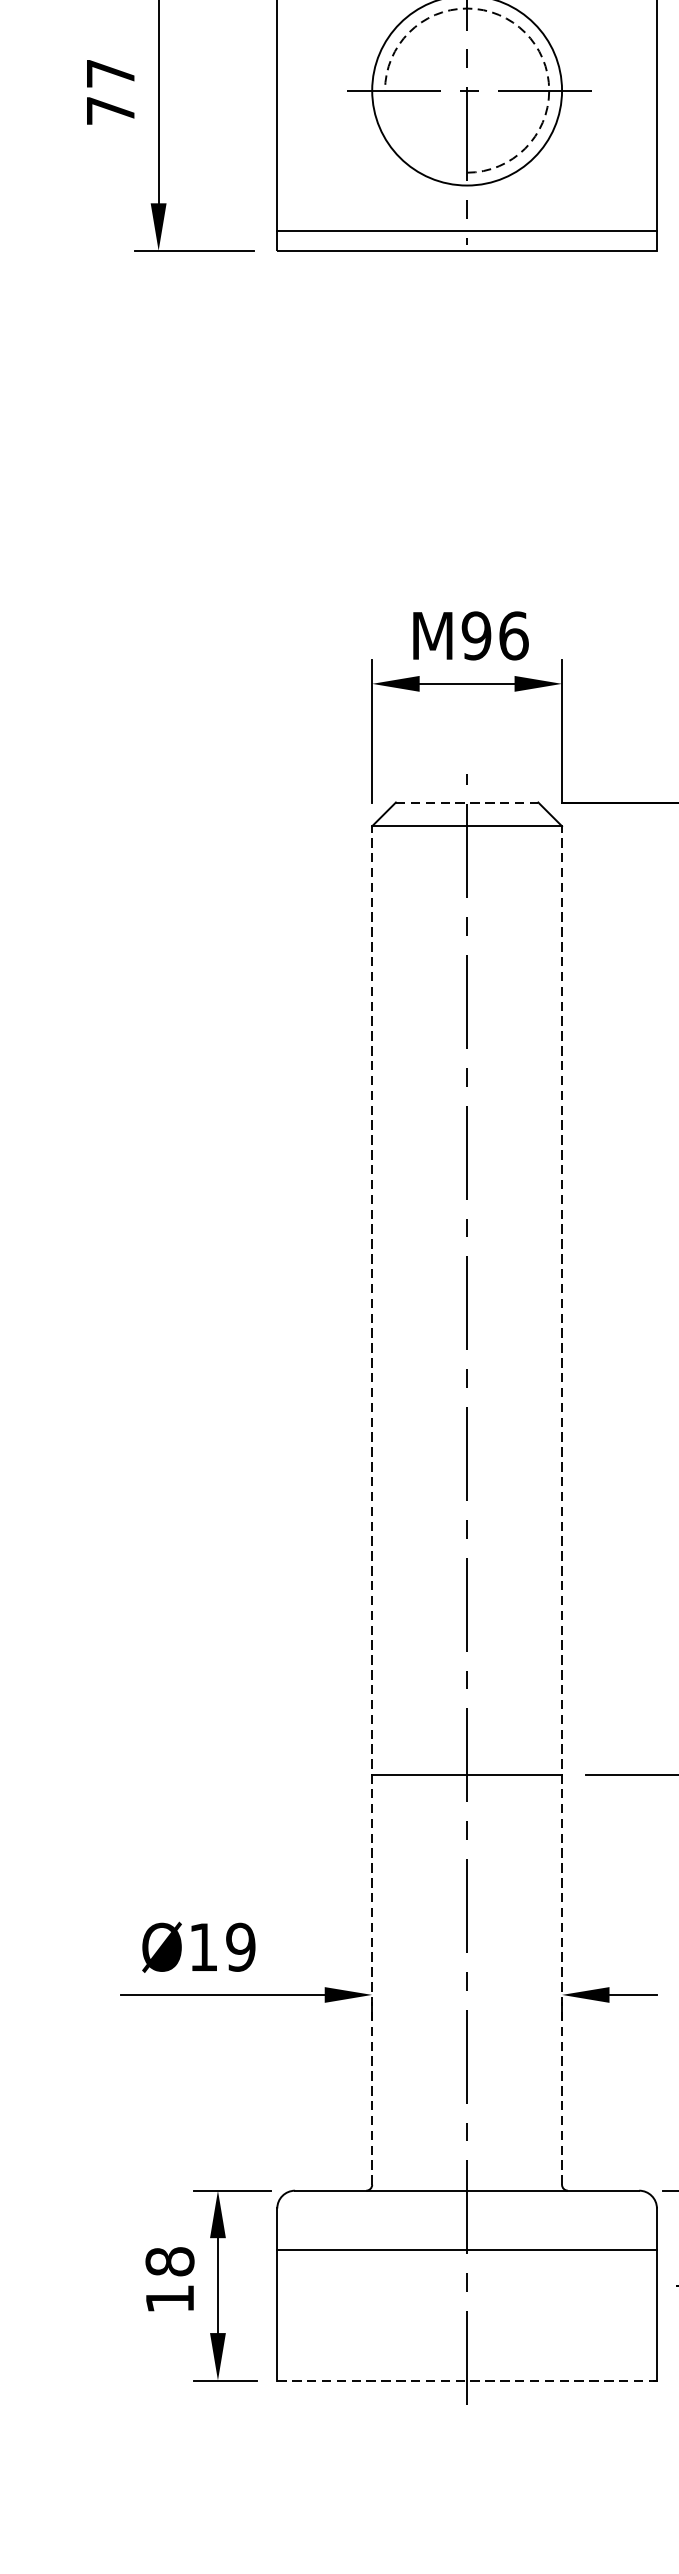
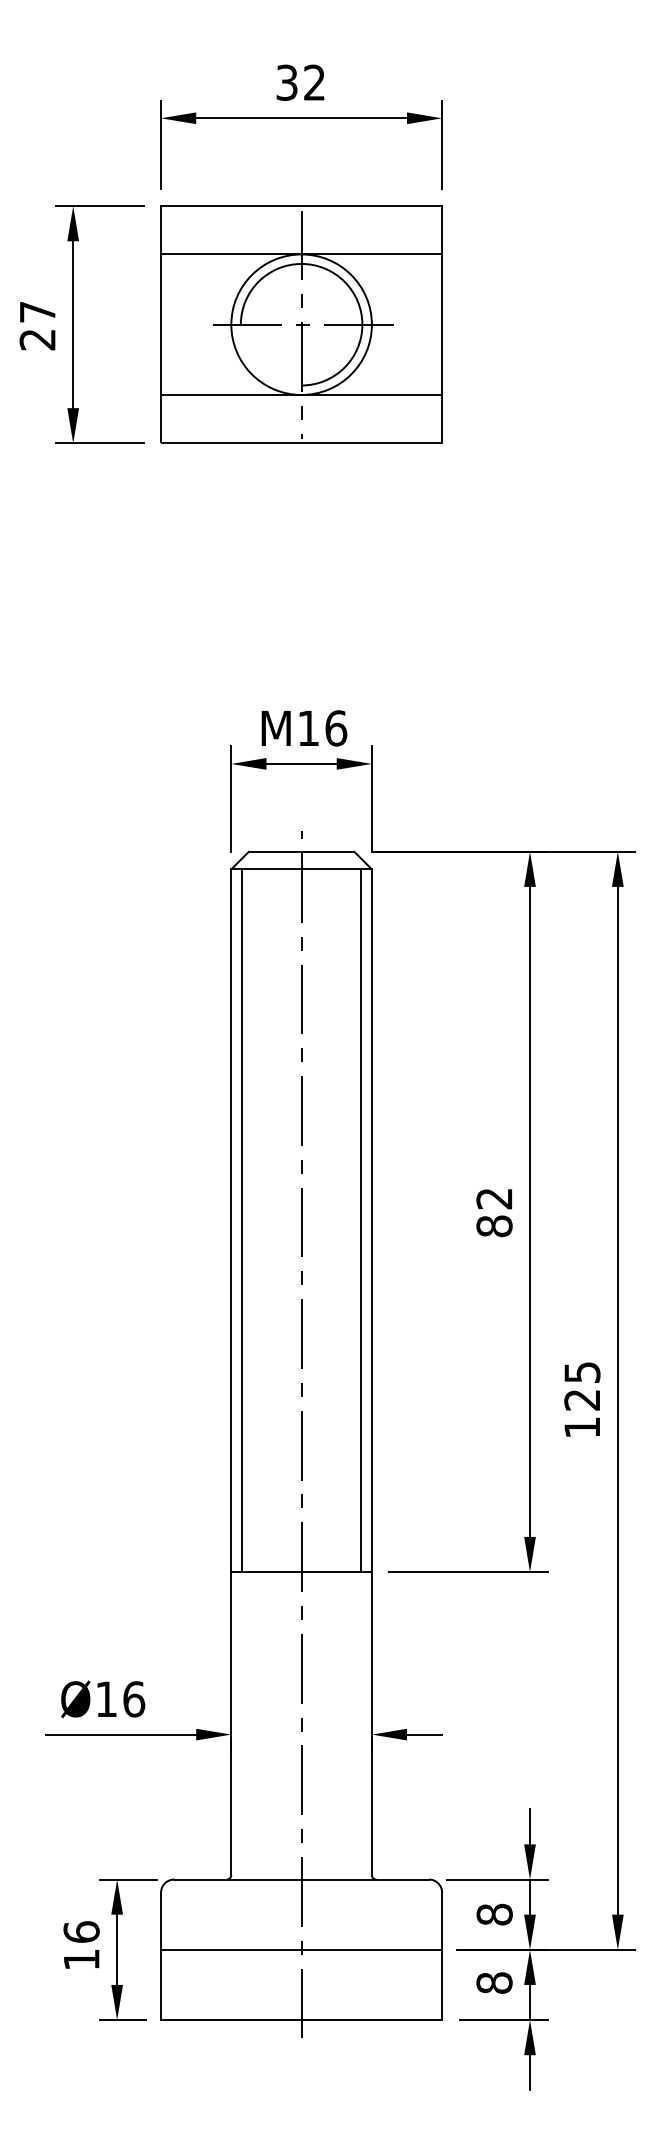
arc: (525, 32) -> (344, 281), dashed -> solid
text: (110, 110) -> (37, 339), 77 -> 27
line: (466, 232) -> (301, 395), moved
text: (476, 636) -> (308, 728), 96 -> 16
line: (466, 802) -> (301, 851), dashed -> solid
line: (385, 1300) -> (241, 1220), added
line: (548, 1300) -> (361, 1220), added
line: (372, 1505) -> (231, 1372), dashed -> solid
line: (561, 1505) -> (371, 1372), dashed -> solid
text: (241, 1947) -> (134, 1699), Ø19 -> Ø16
line: (466, 2250) -> (301, 1949), moved
text: (169, 2260) -> (81, 1931), 18 -> 16
line: (466, 2381) -> (301, 2020), dashed -> solid

